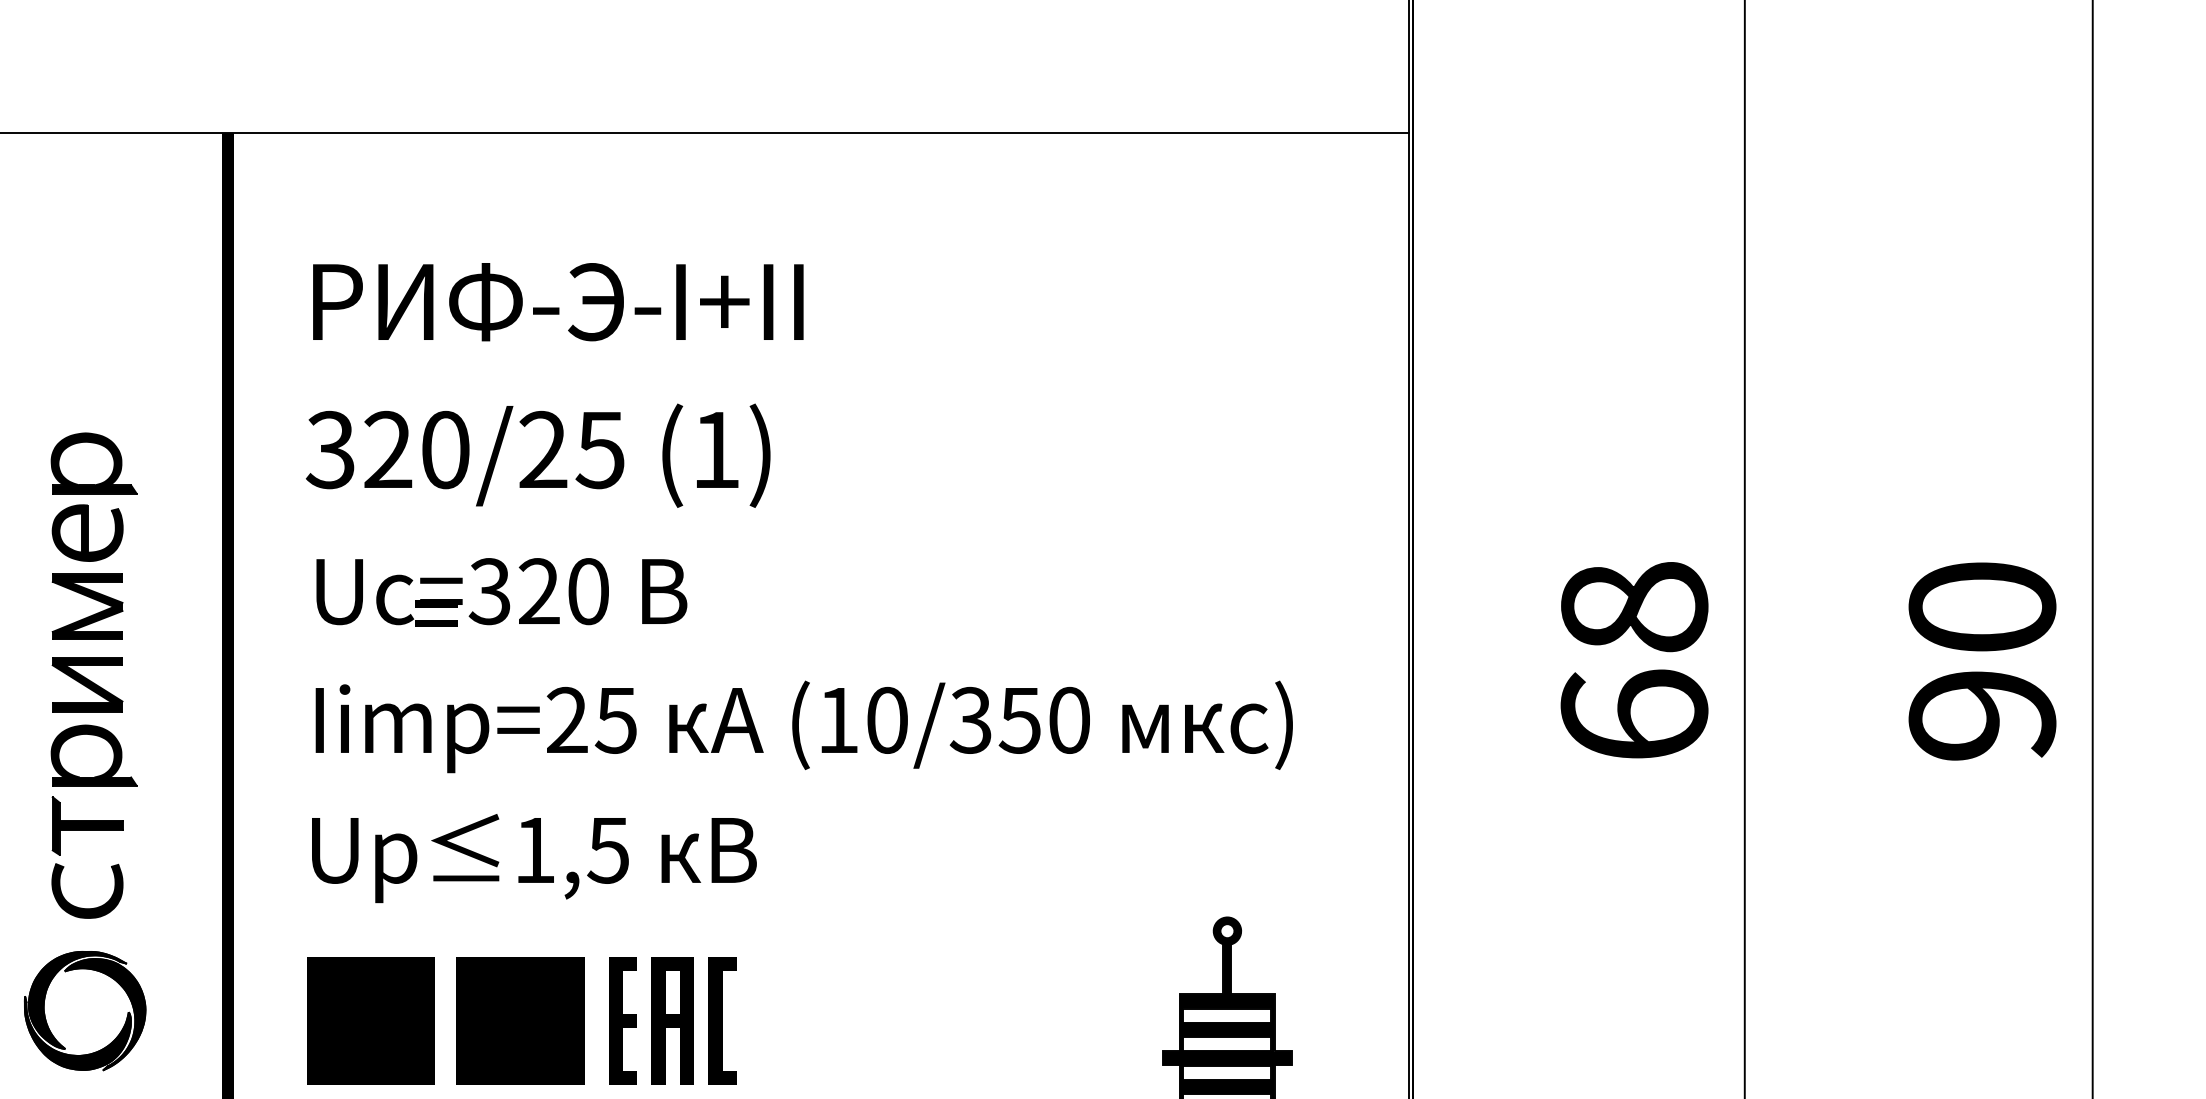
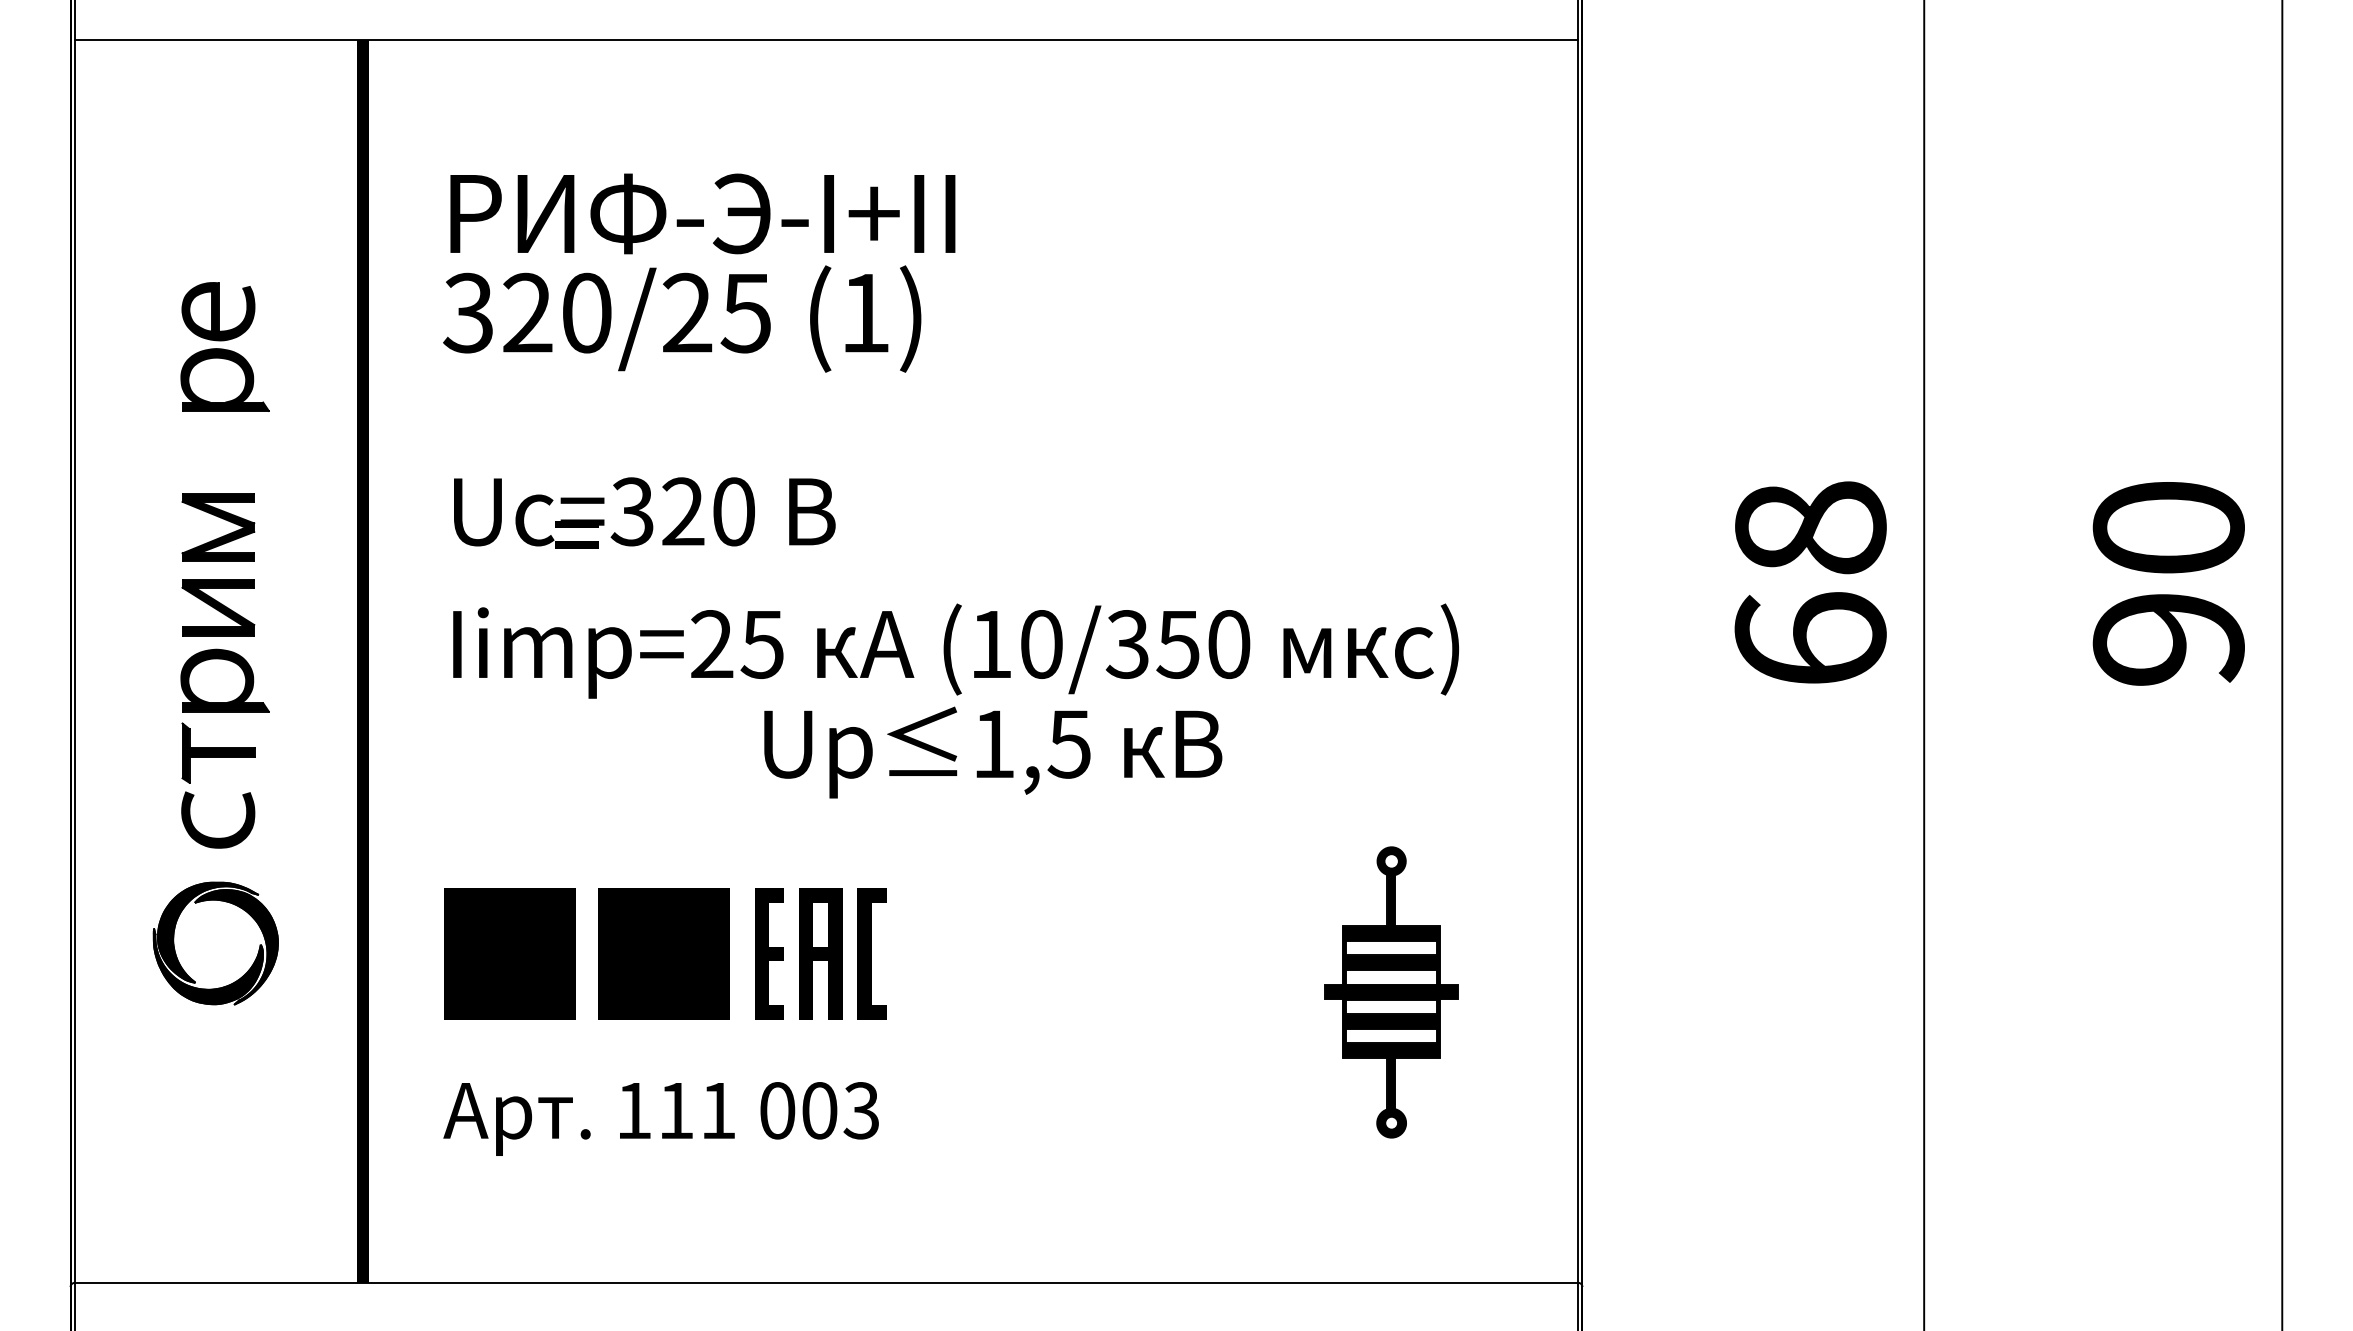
text: (538, 455) -> (682, 318), moved
part: (87, 532) -> (218, 311), moved
text: (534, 858) -> (993, 752), moved

